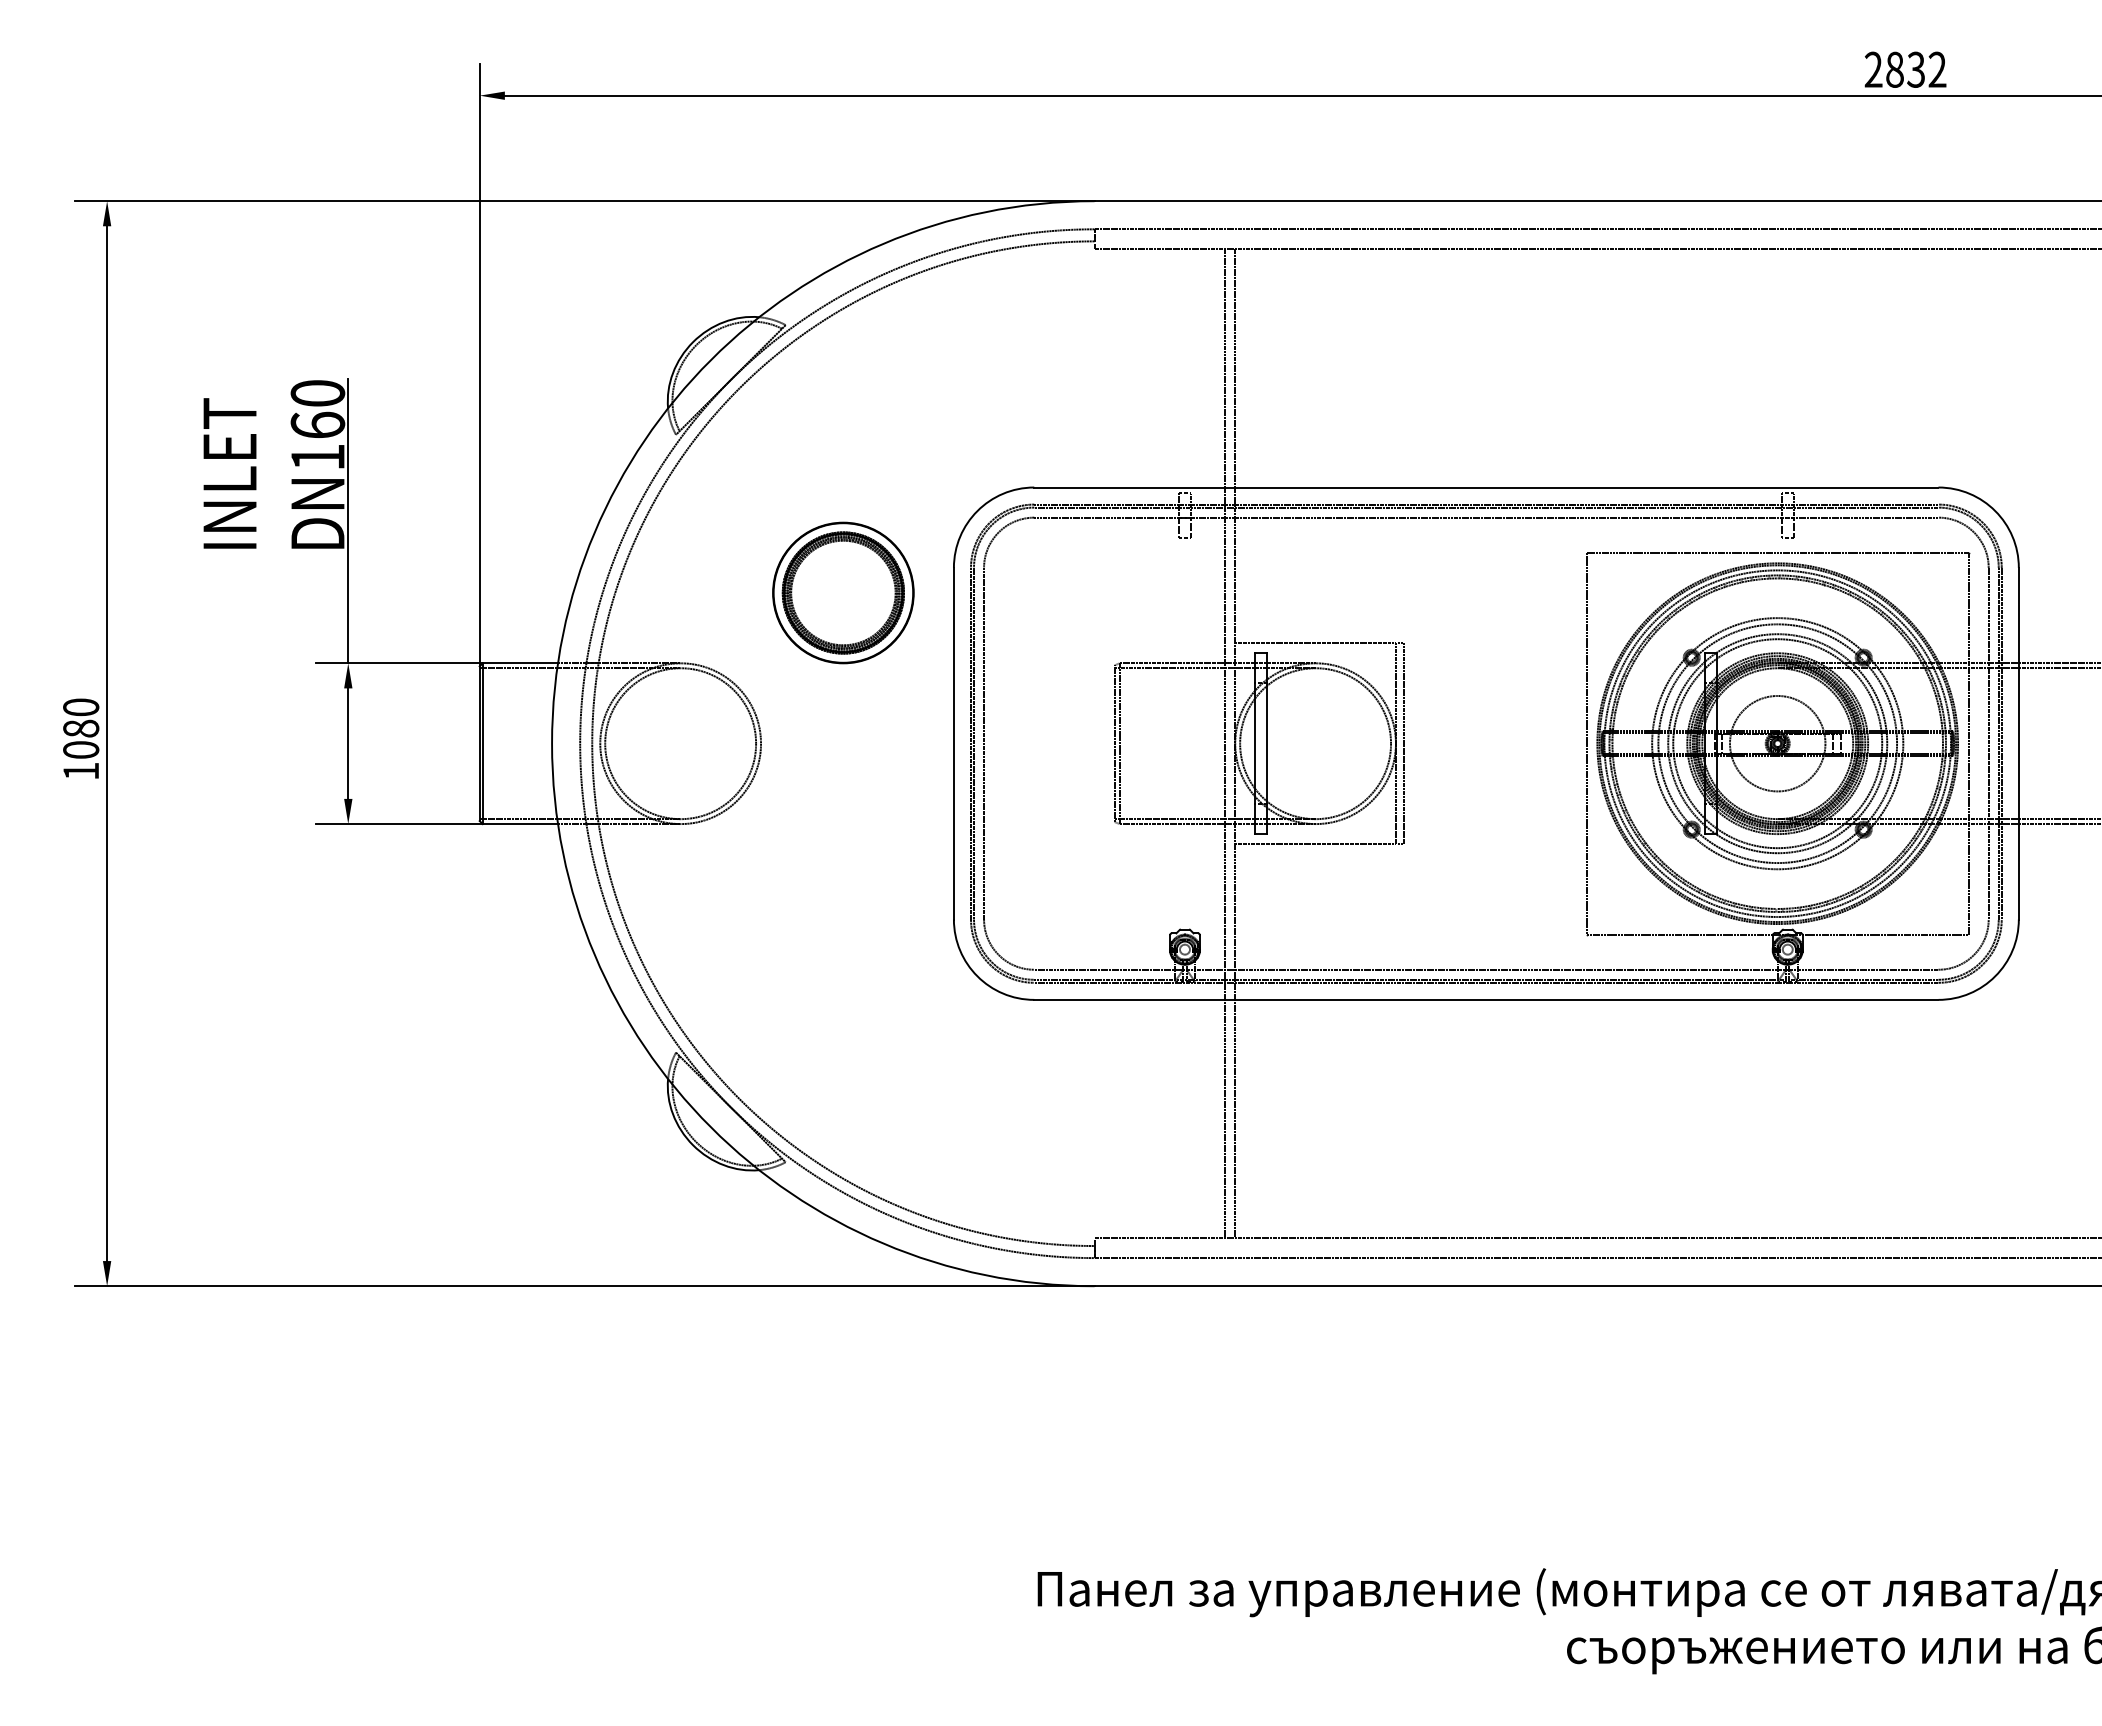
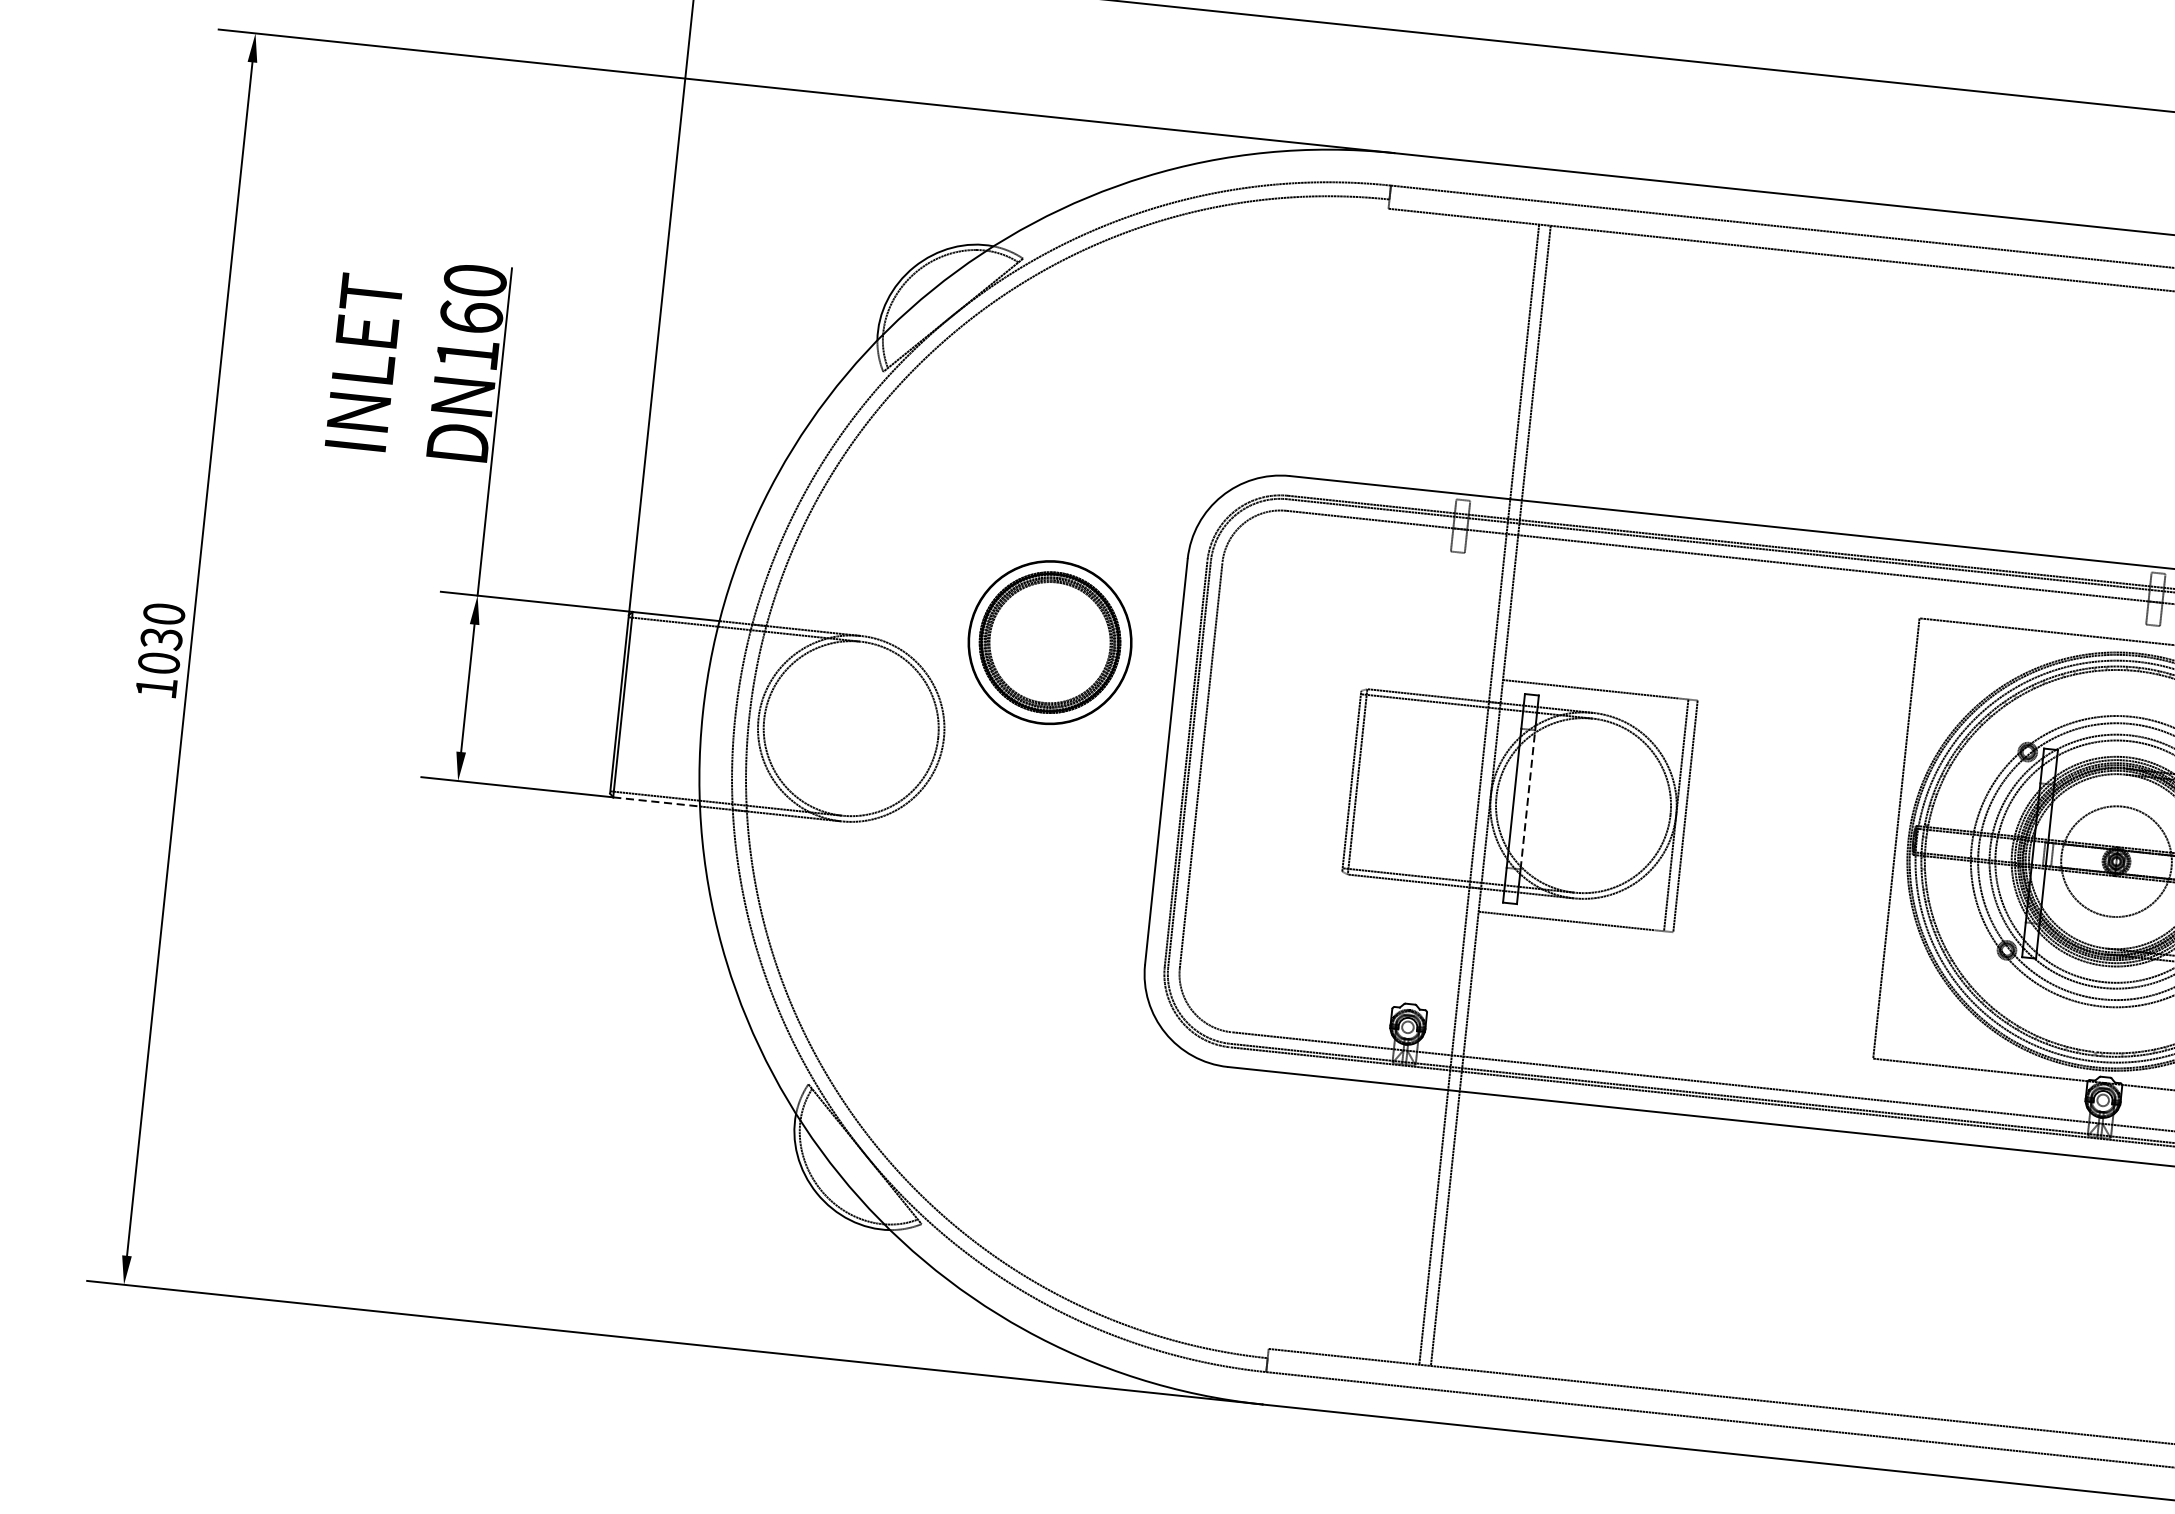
part: (843, 592) -> (1050, 642), moved
text: (81, 728) -> (162, 638), 1080 -> 1030
line: (1267, 743) -> (1528, 799), solid -> dashed
line: (520, 824) -> (656, 802), solid -> dashed

